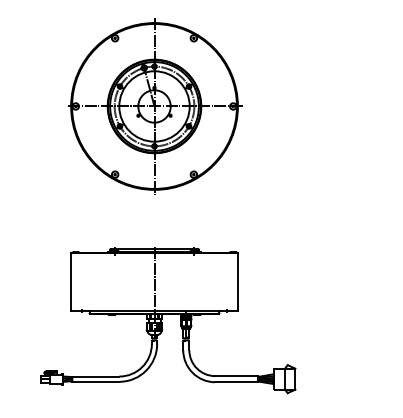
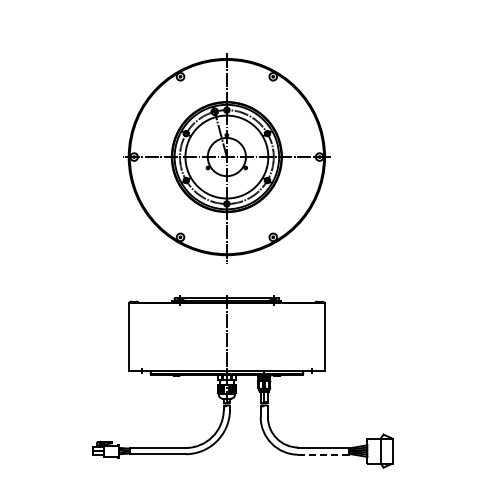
part: (154, 107) -> (226, 158), moved
line: (237, 382) -> (324, 454), solid -> dashed

